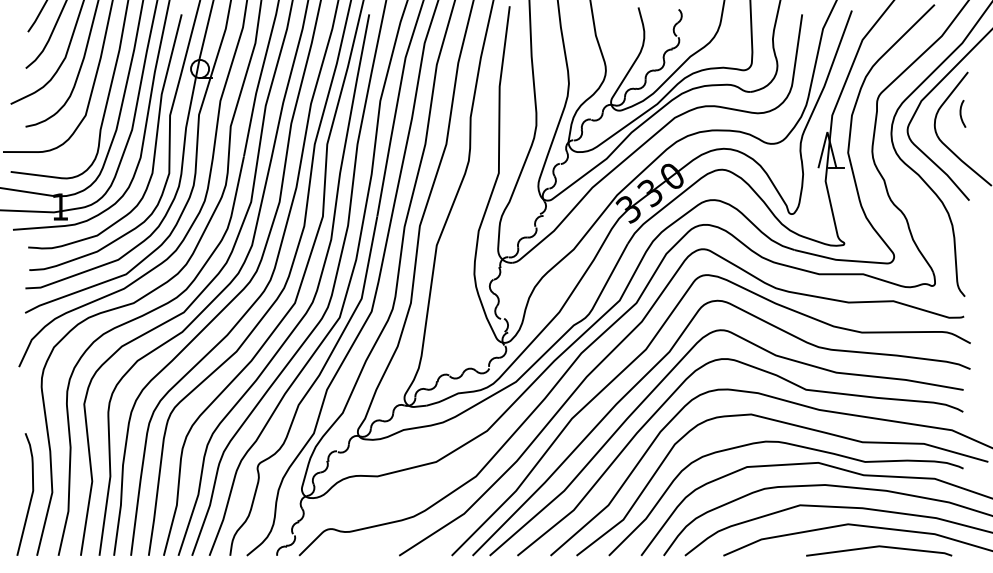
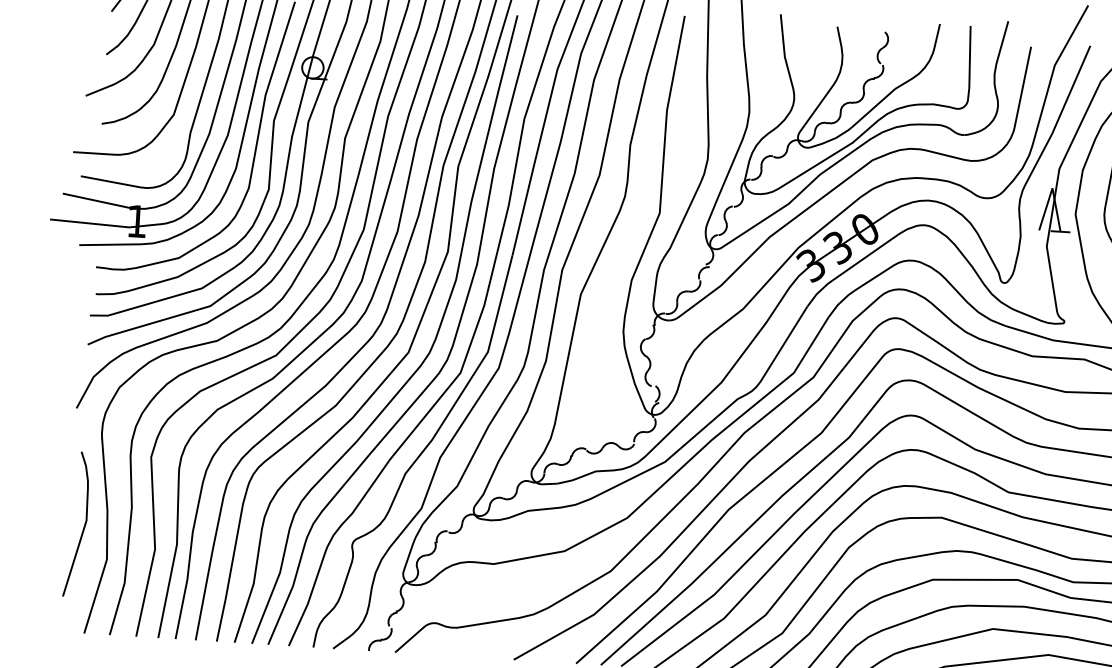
curve: (30, 496) -> (82, 527), moved

